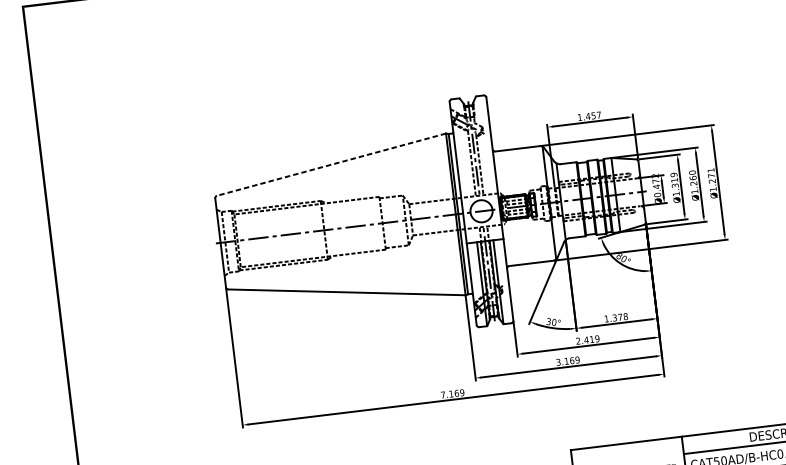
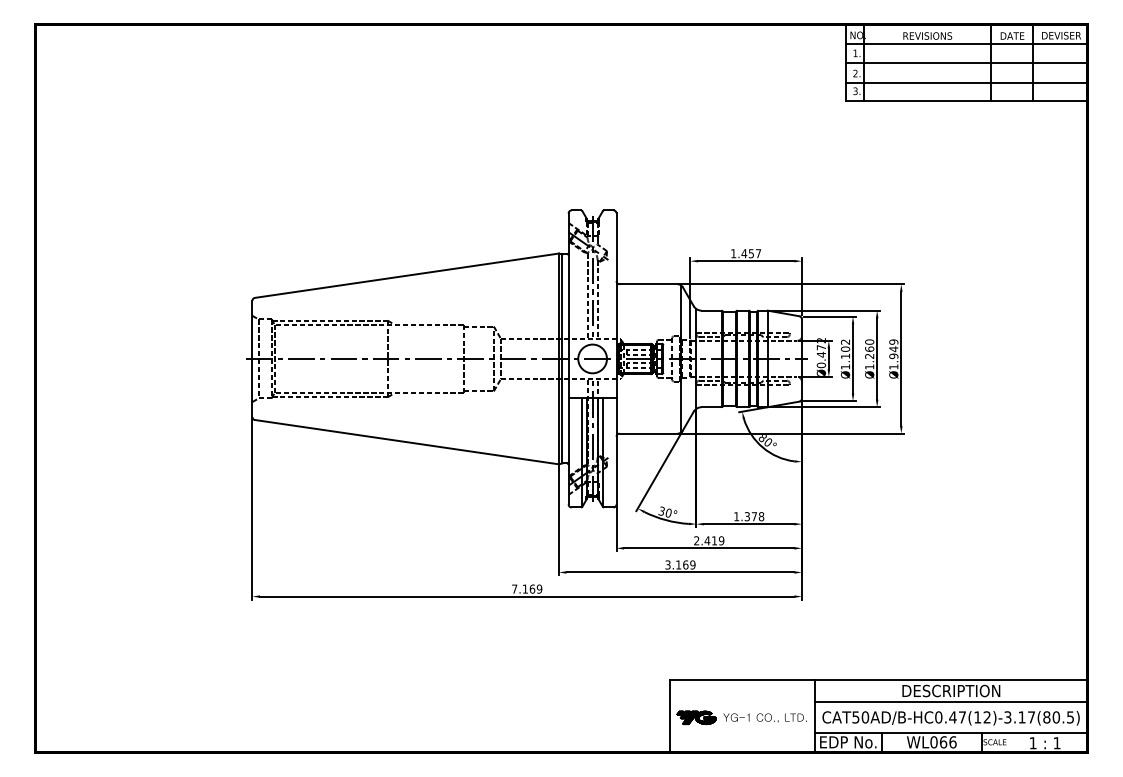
line: (331, 164) -> (407, 275), dashed -> solid
text: (711, 176) -> (893, 349), Ø1.271 -> Ø1.949
text: (674, 179) -> (845, 348), Ø1.319 -> Ø1.102

